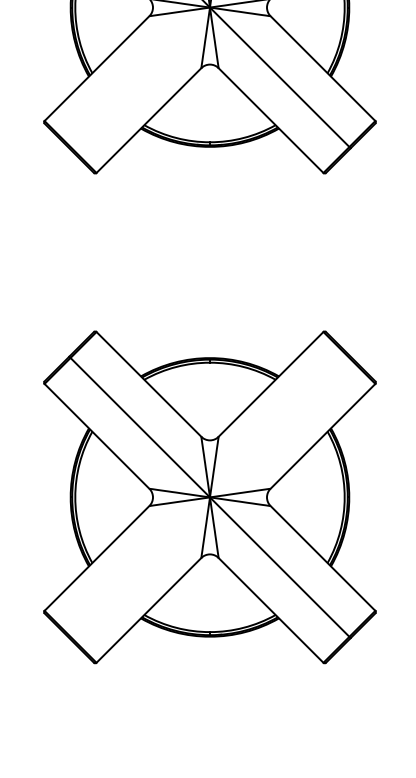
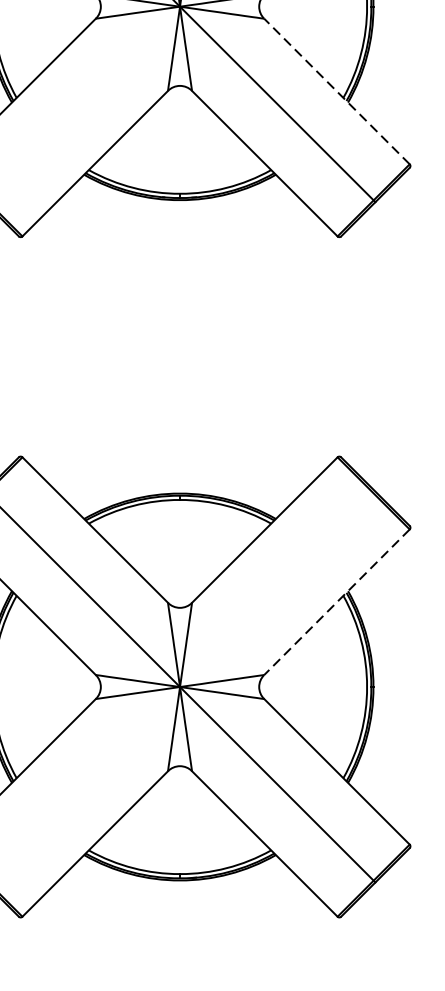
line: (322, 68) -> (336, 91), solid -> dashed
line: (322, 436) -> (336, 602), solid -> dashed

